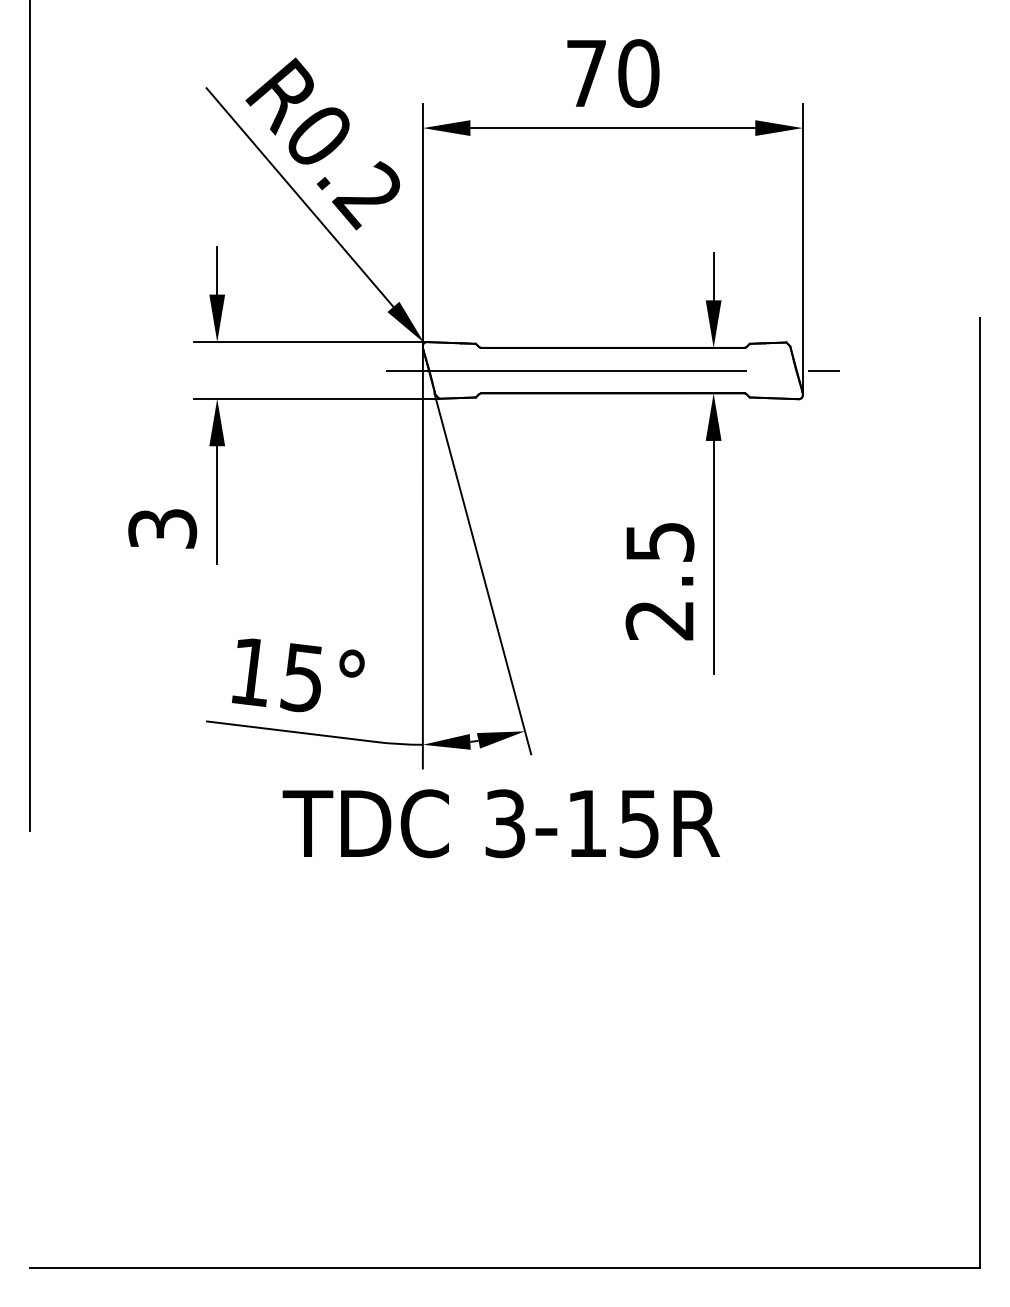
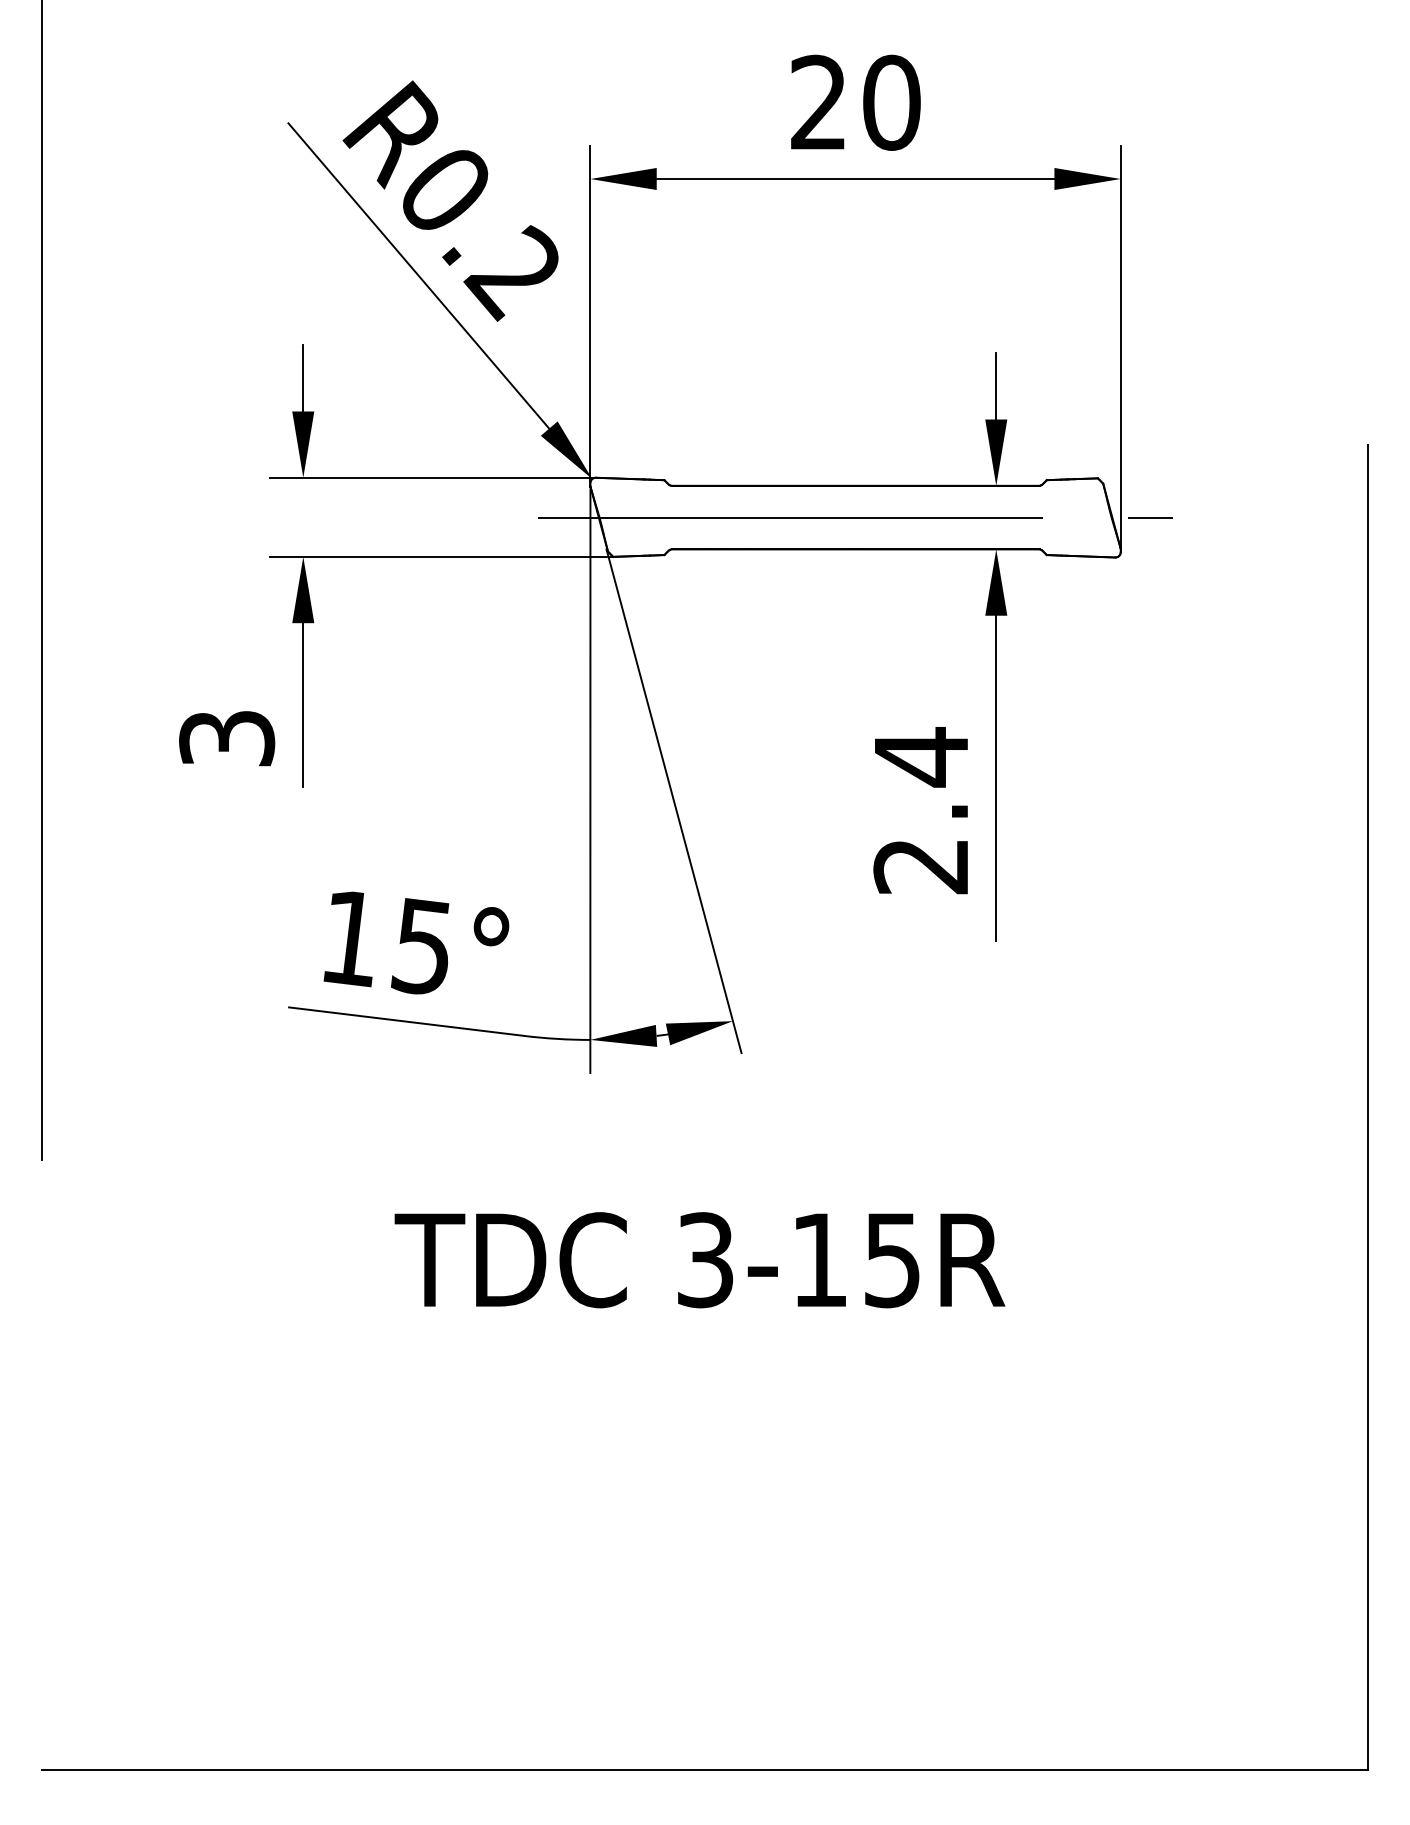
text: (586, 72) -> (818, 101), 70 -> 20
text: (660, 542) -> (922, 757), 2.5 -> 2.4
text: (501, 823) -> (699, 1260), moved

